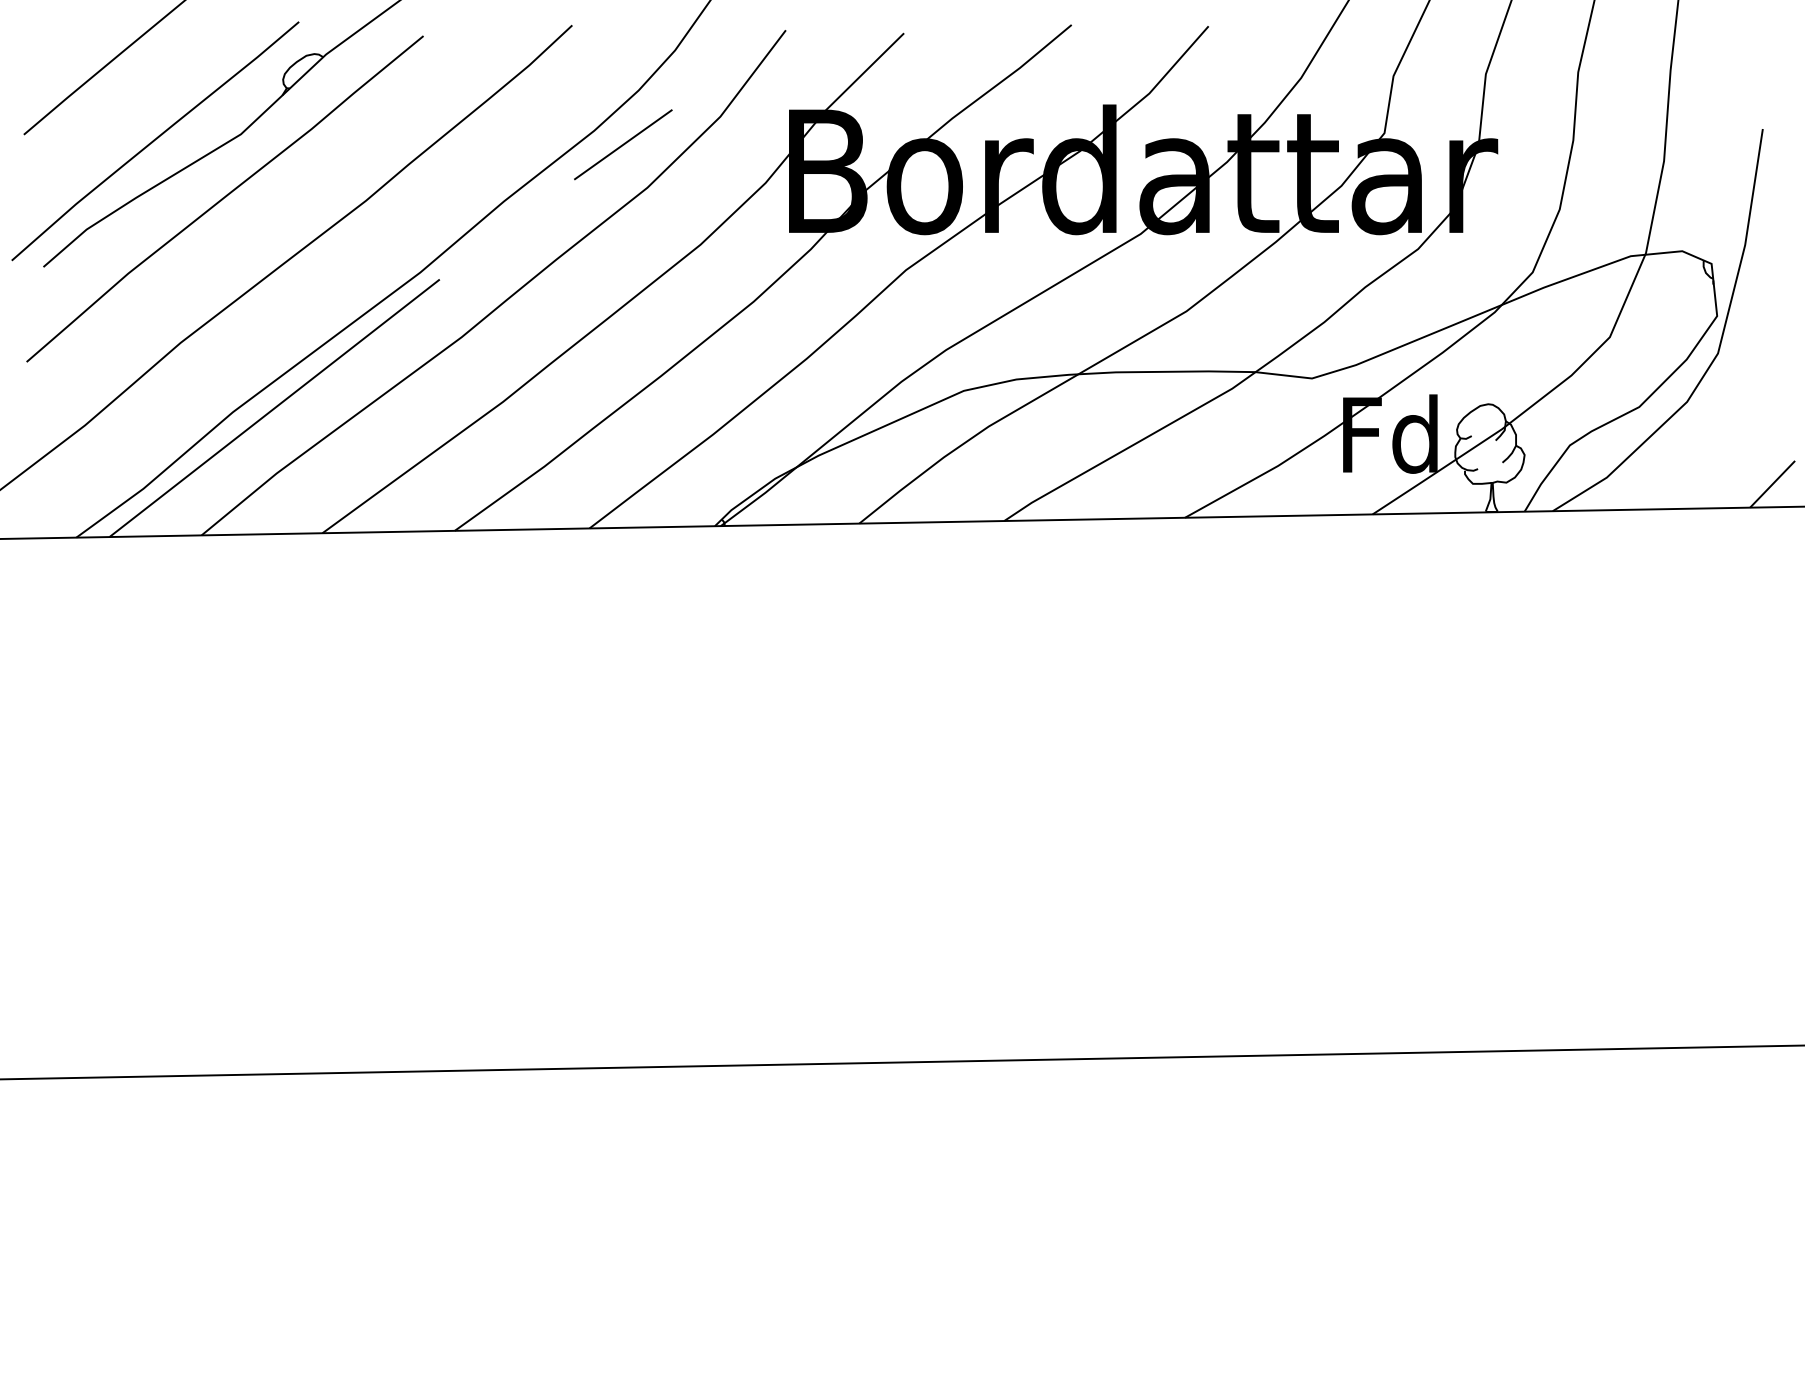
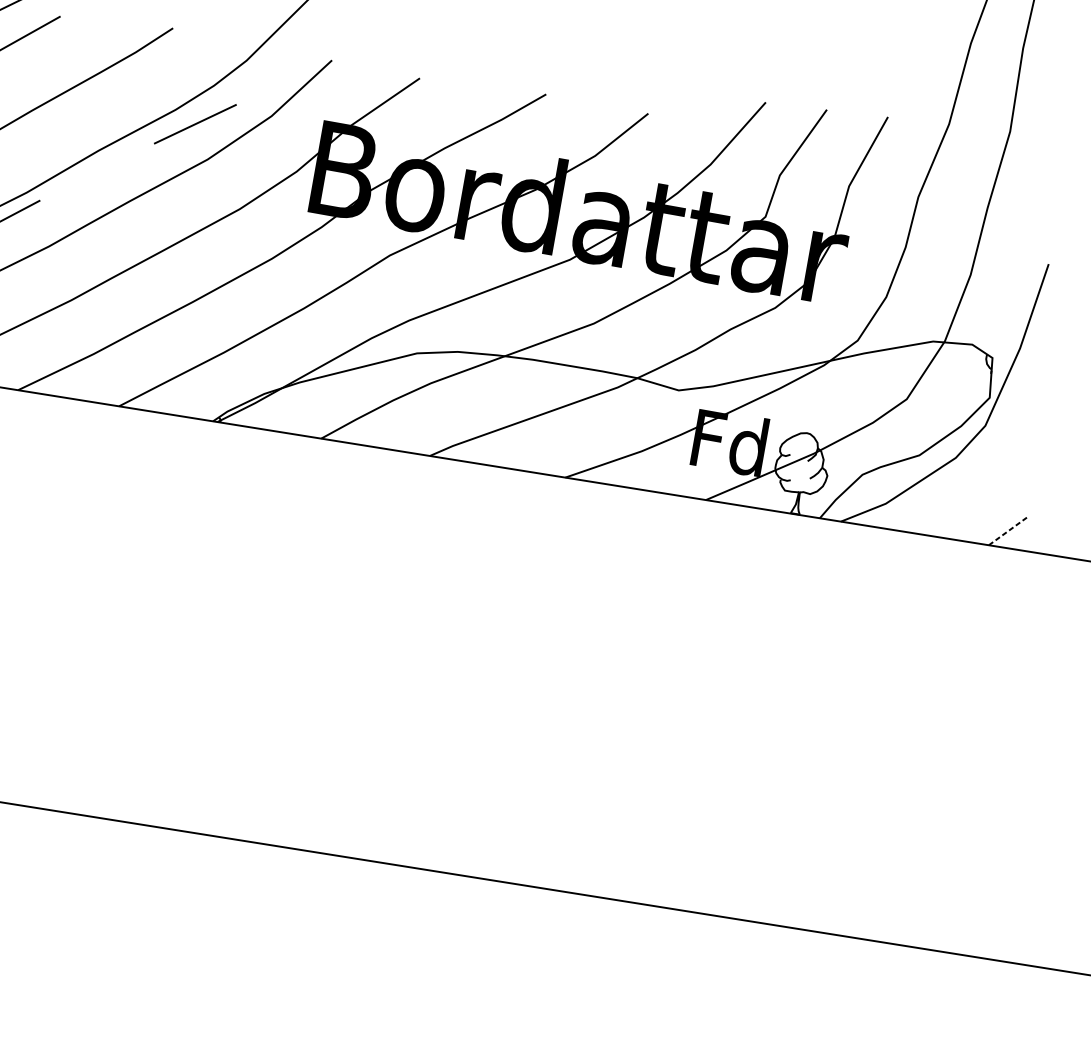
line: (1772, 483) -> (1008, 530), solid -> dashed

